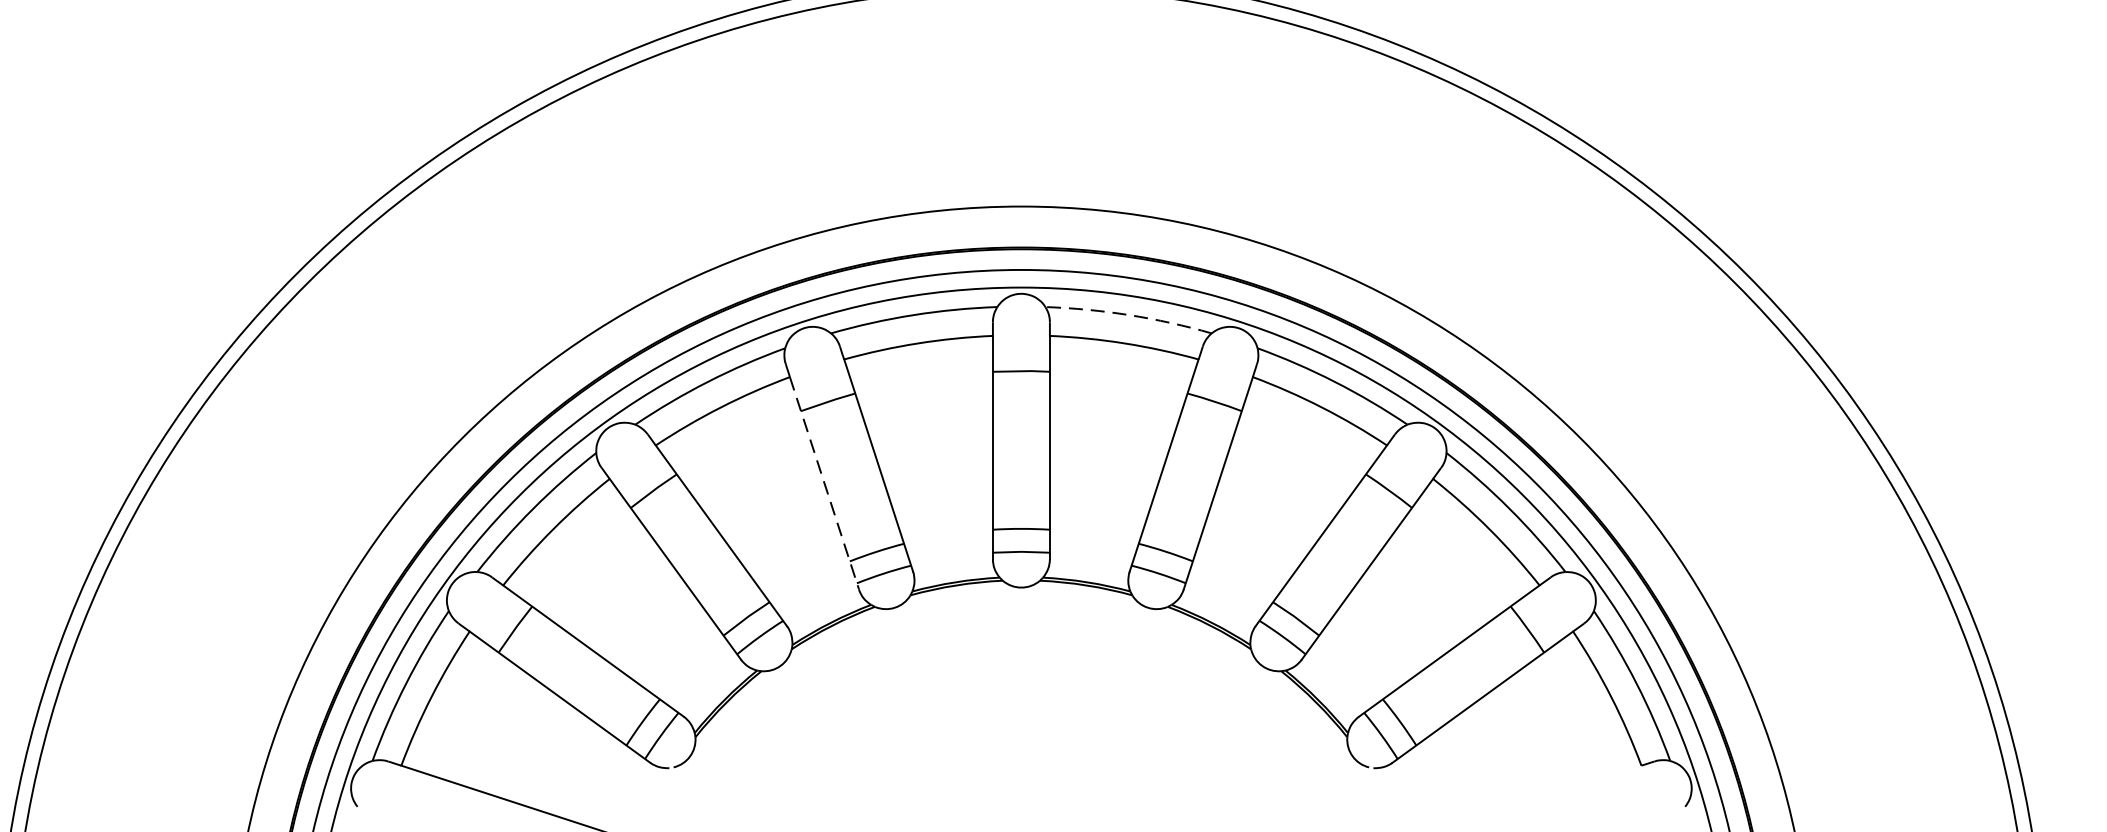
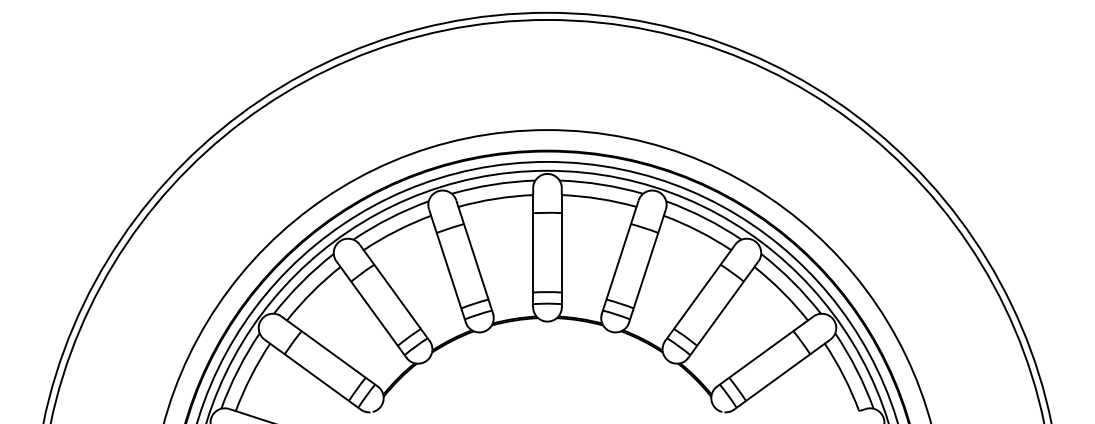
arc: (1128, 314) -> (601, 184), dashed -> solid
line: (824, 483) -> (448, 269), dashed -> solid

